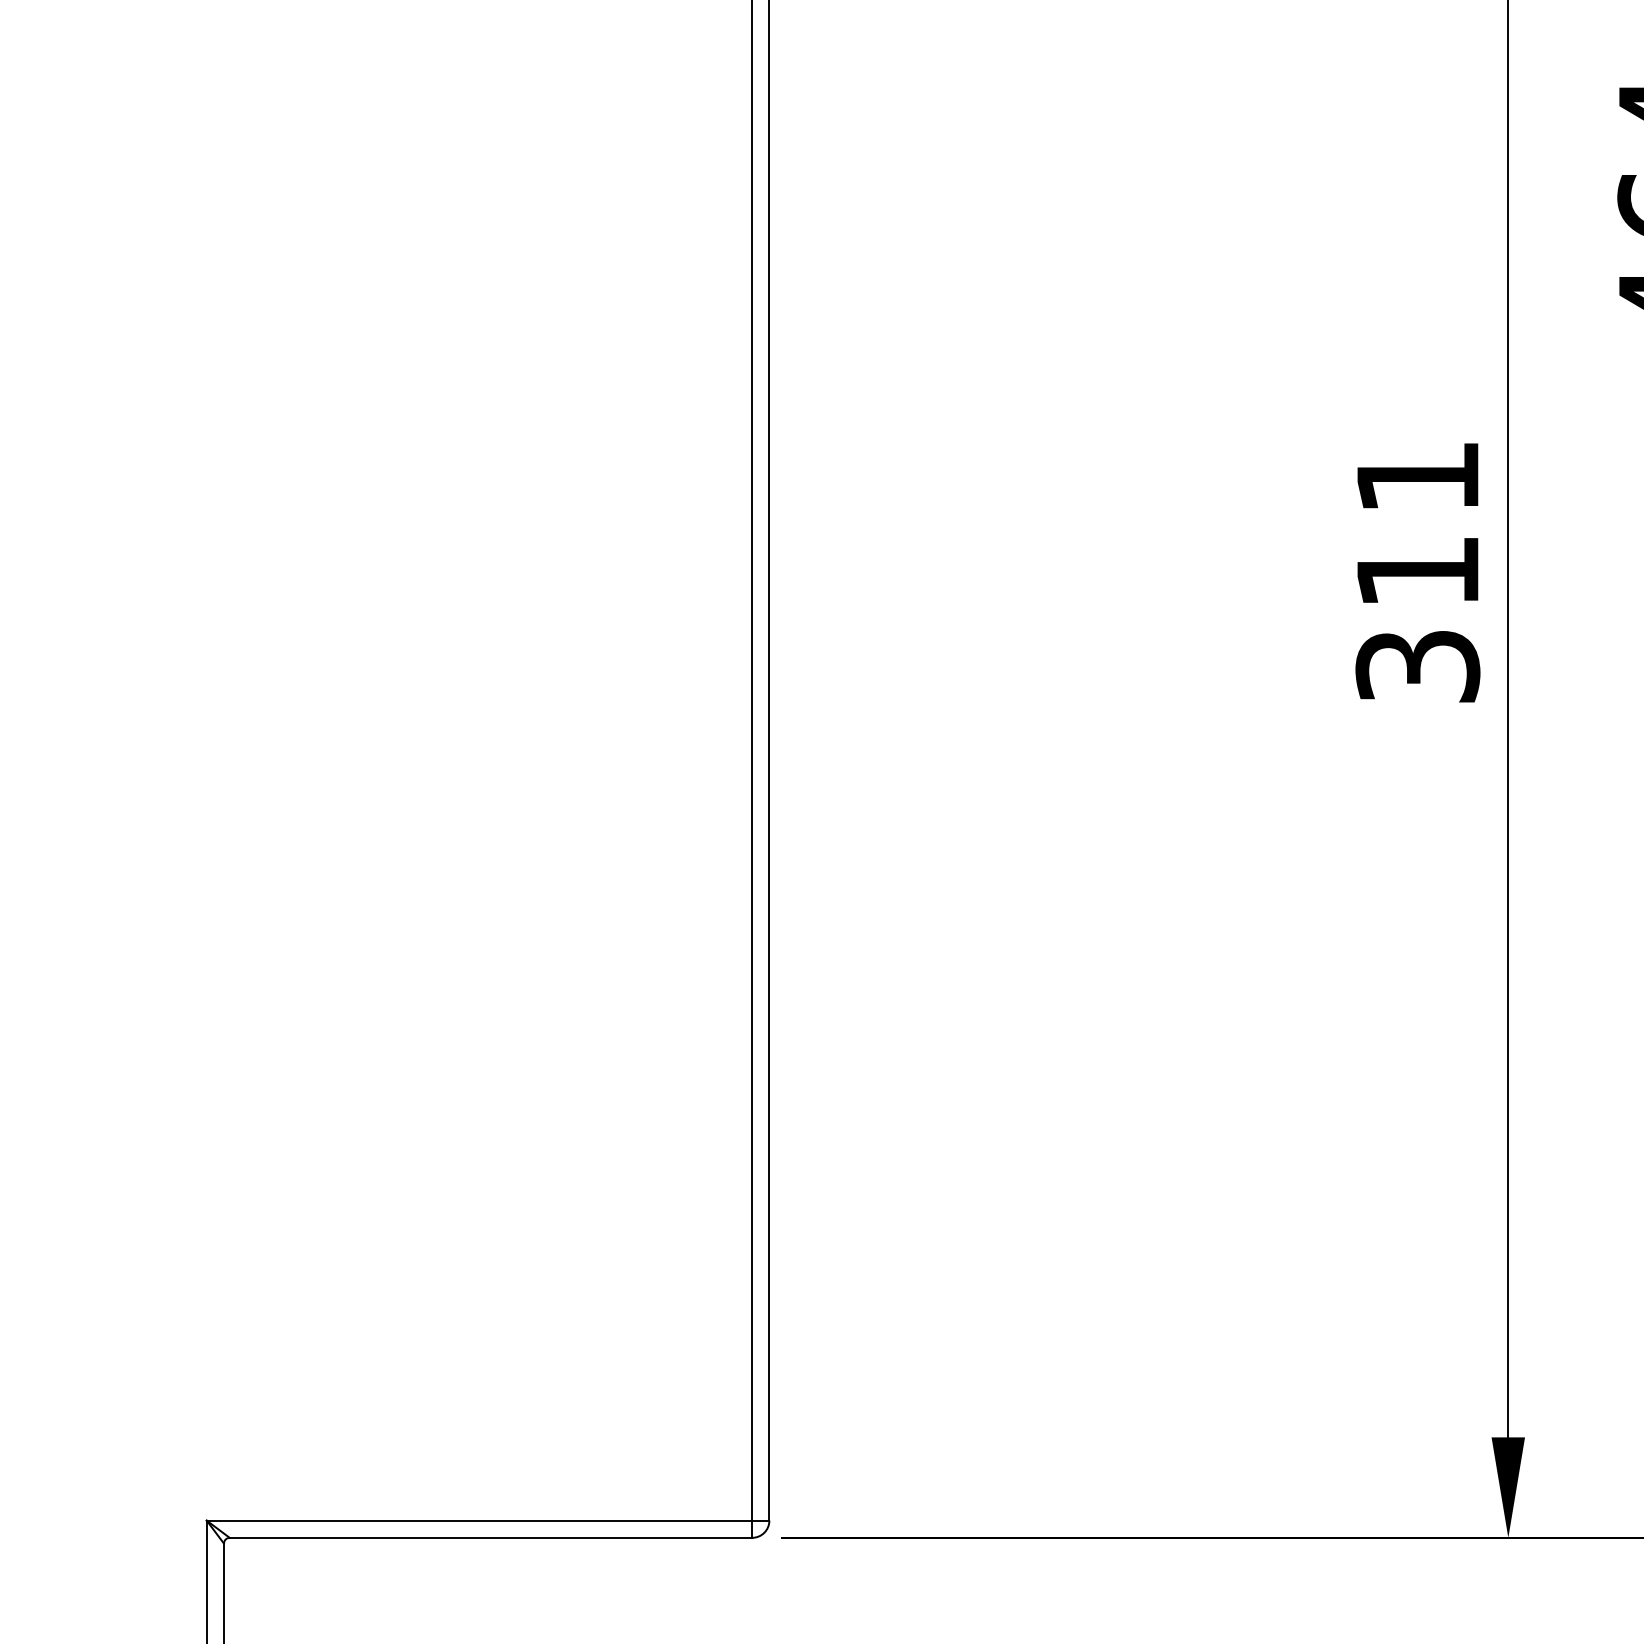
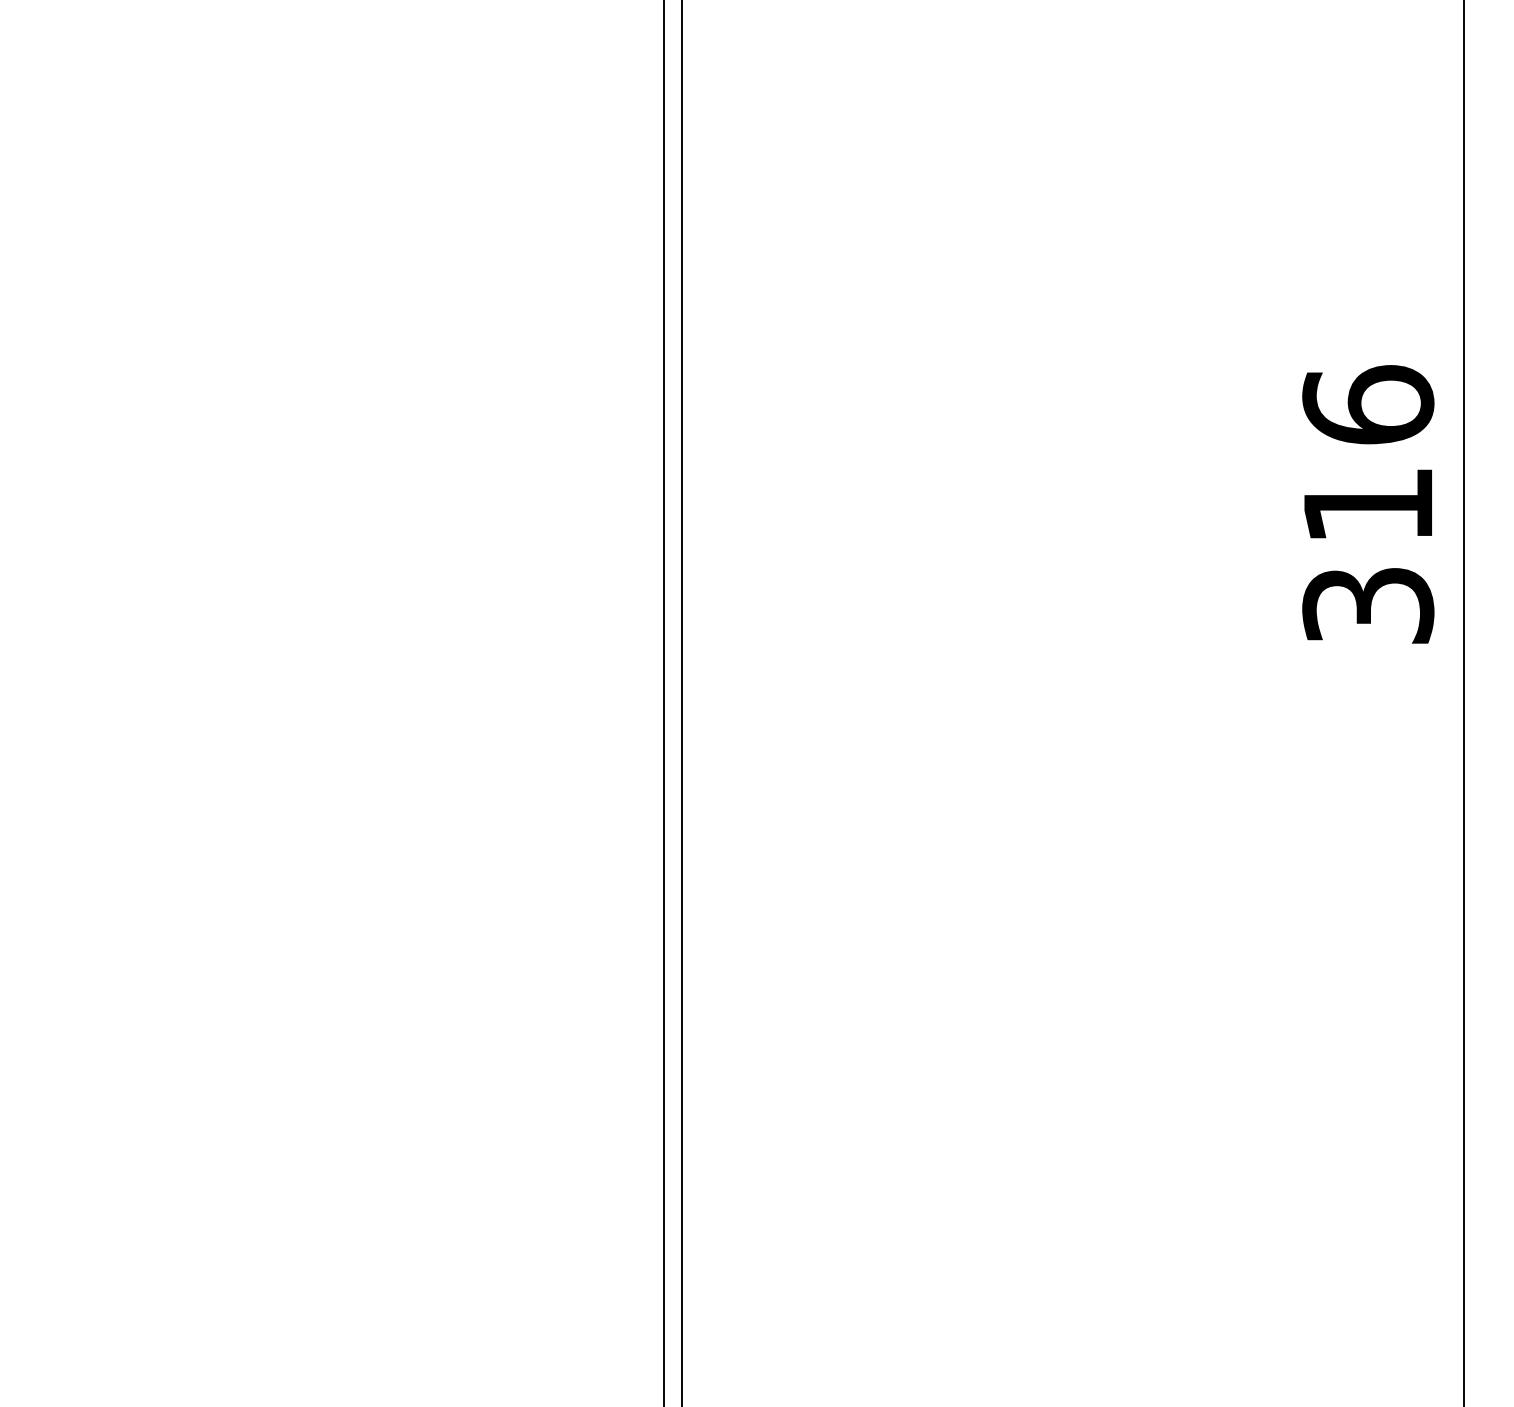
text: (1417, 476) -> (1367, 404), 311 -> 316

